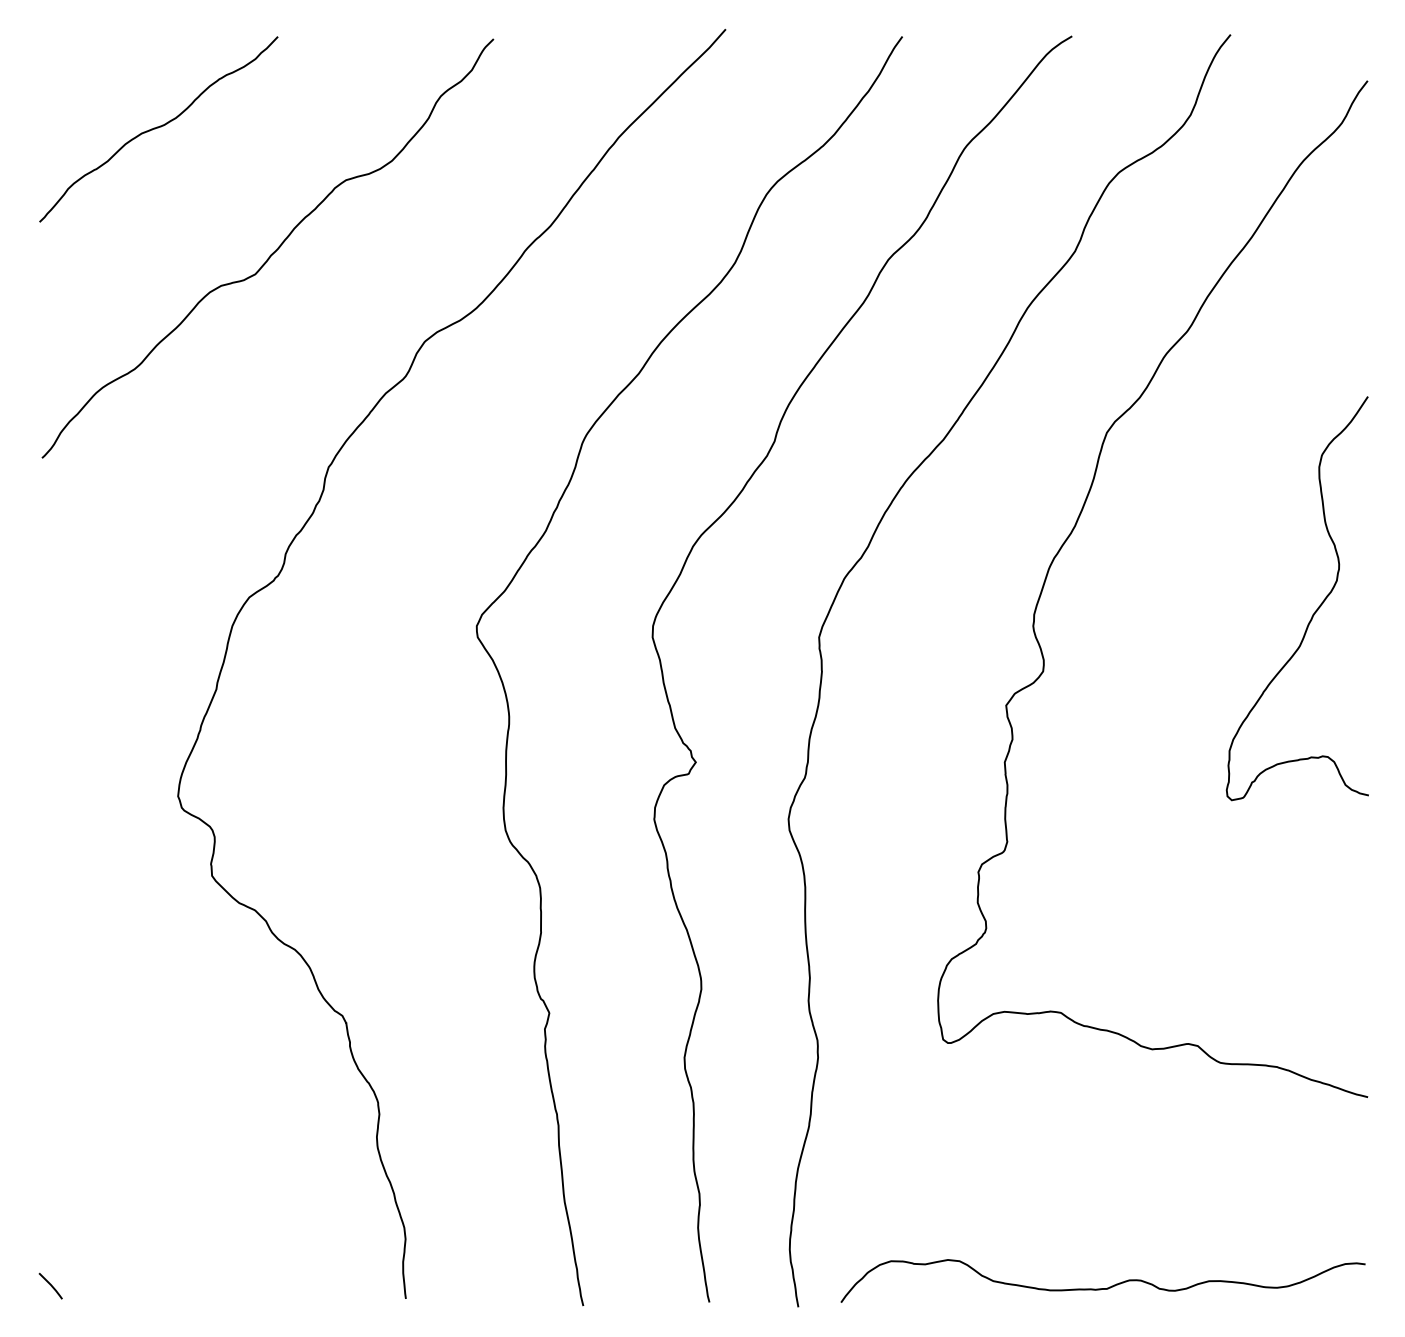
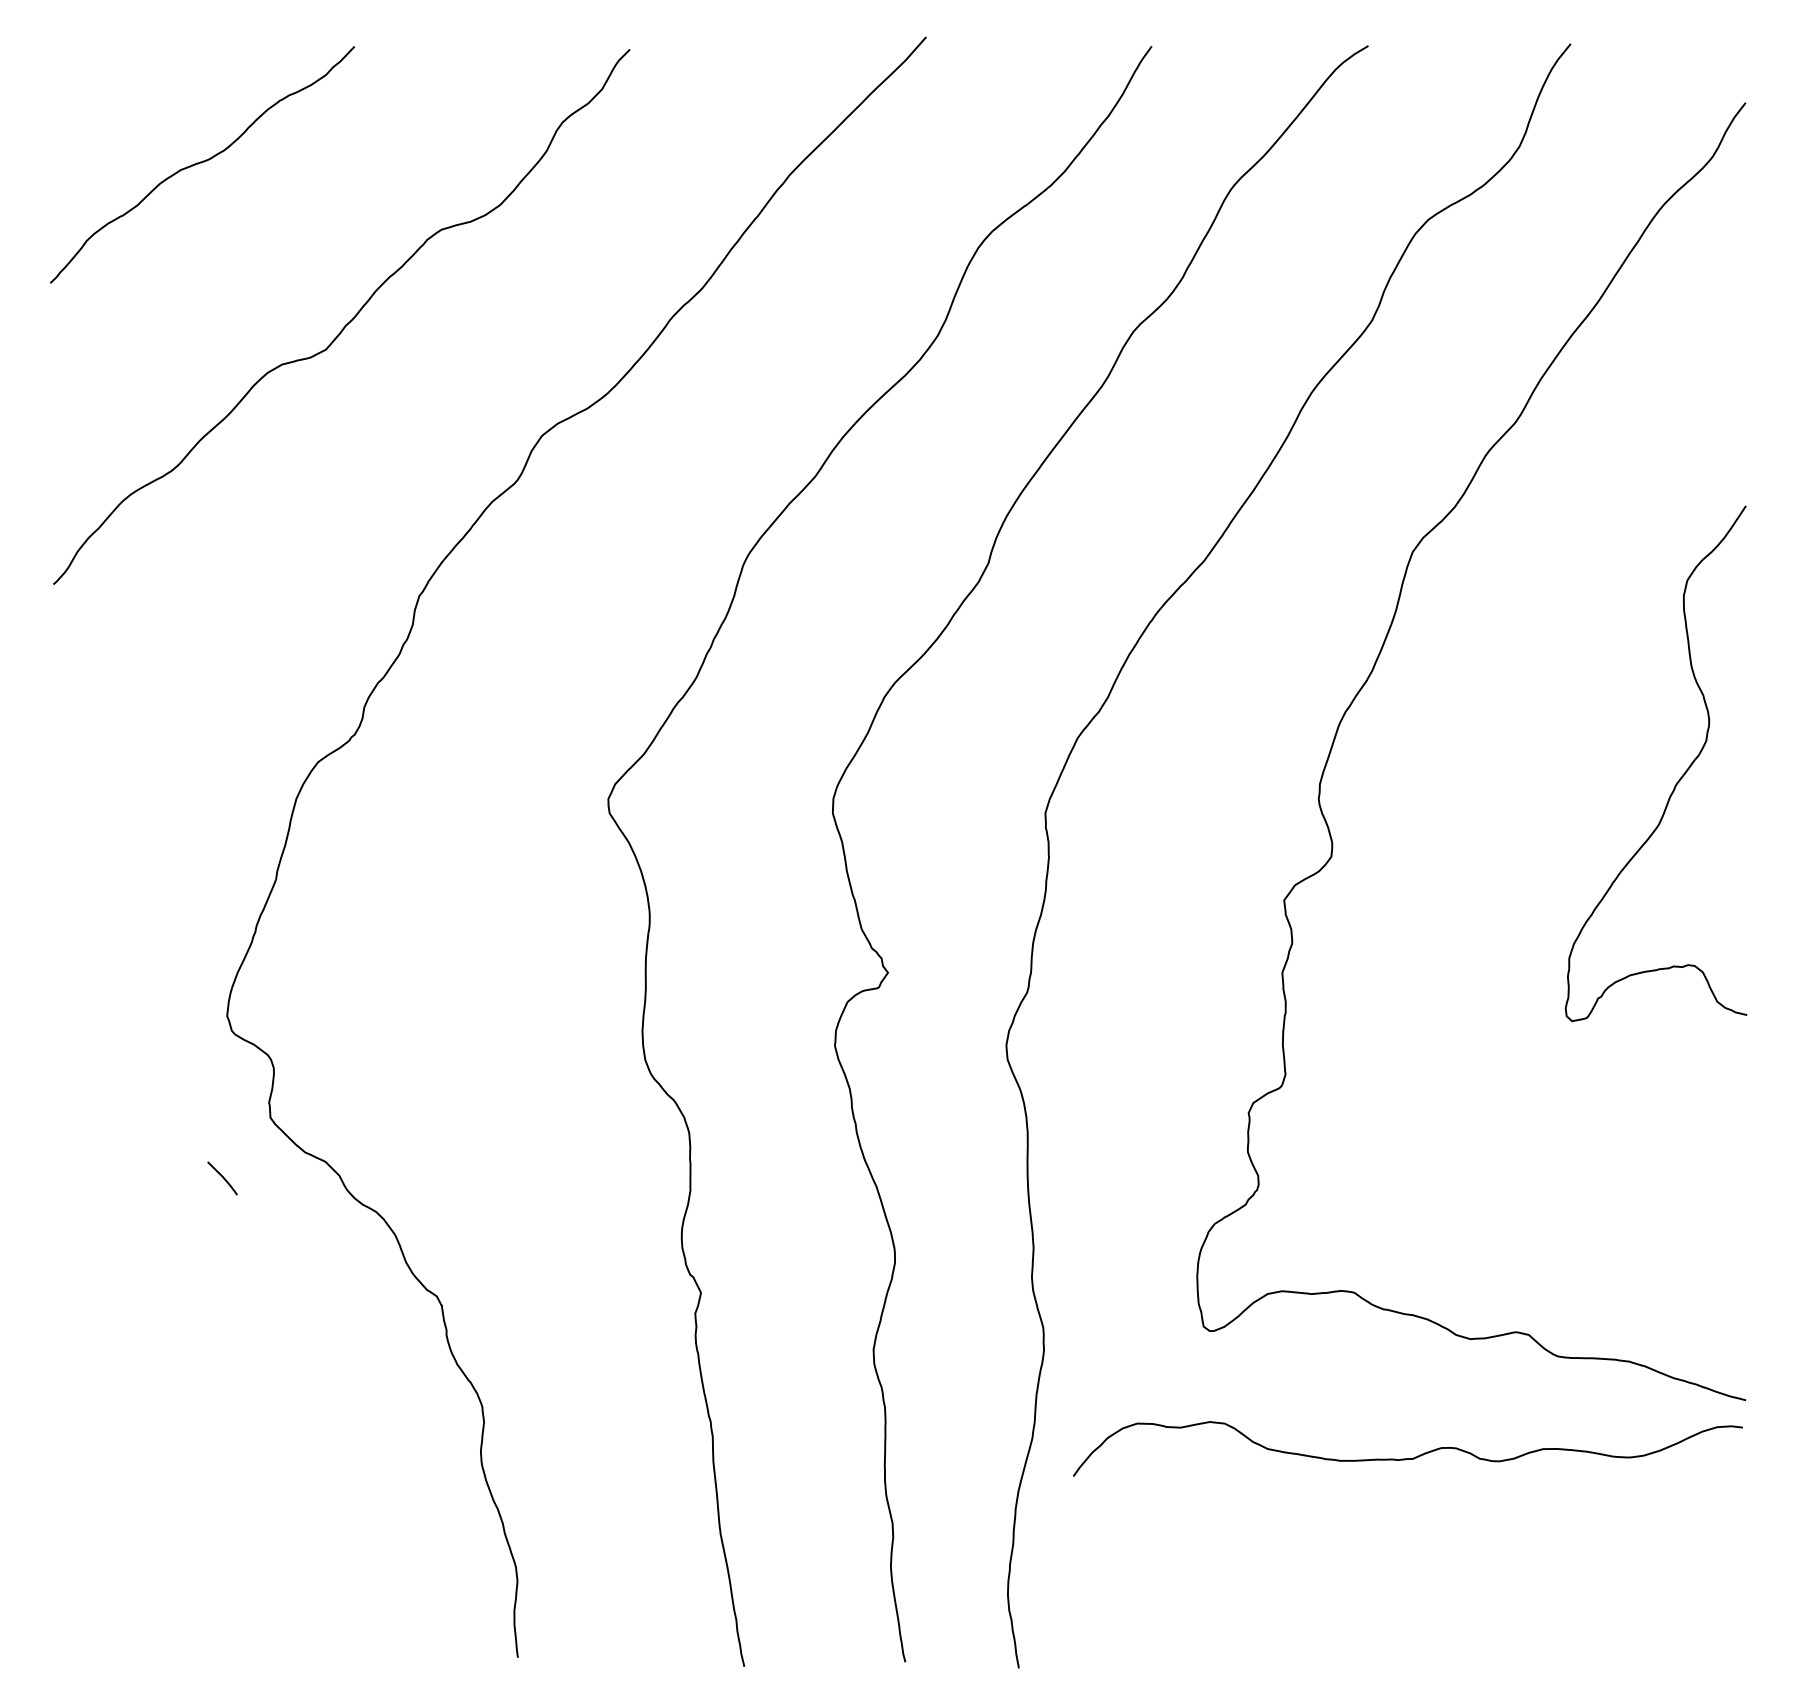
line: (50, 1286) -> (222, 1178), moved
curve: (1102, 1288) -> (1407, 1458), moved

